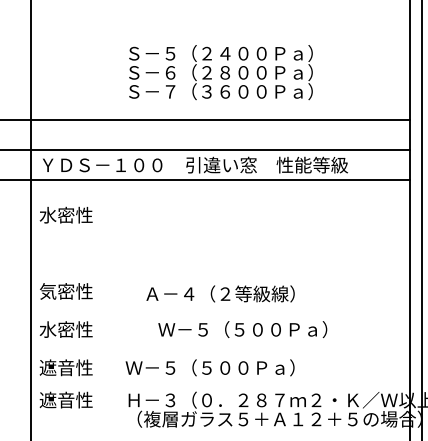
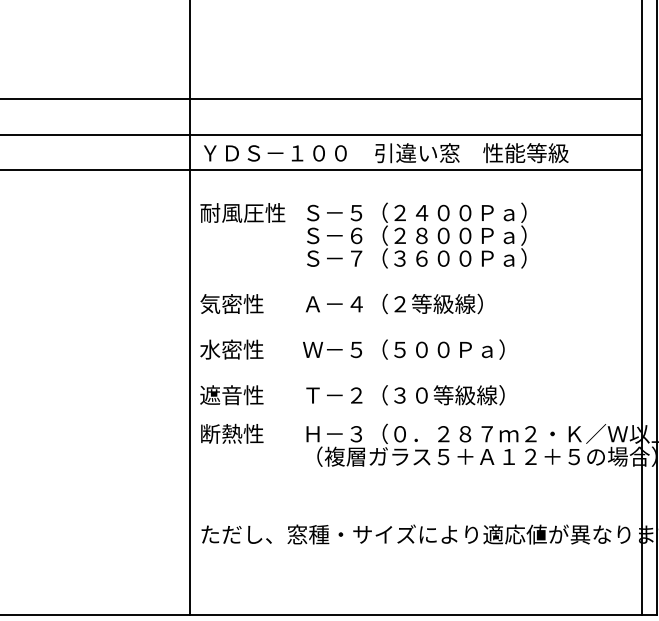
text: (220, 72) -> (416, 235), moved
text: (75, 214) -> (242, 212), 水密性 -> 耐風圧性
text: (220, 293) -> (394, 303), moved
text: (242, 329) -> (403, 349), moved
text: (207, 368) -> (400, 395), Ｗ－５（５００Ｐａ） -> Ｔ－２（３０等級線）
text: (57, 399) -> (221, 433), 遮音性 -> 断熱性

